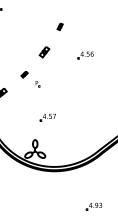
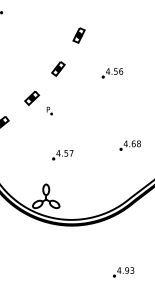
part: (59, 26) -> (78, 35), size x1.67
part: (24, 74) -> (32, 98), size x1.67
part: (98, 110) -> (129, 145), added

